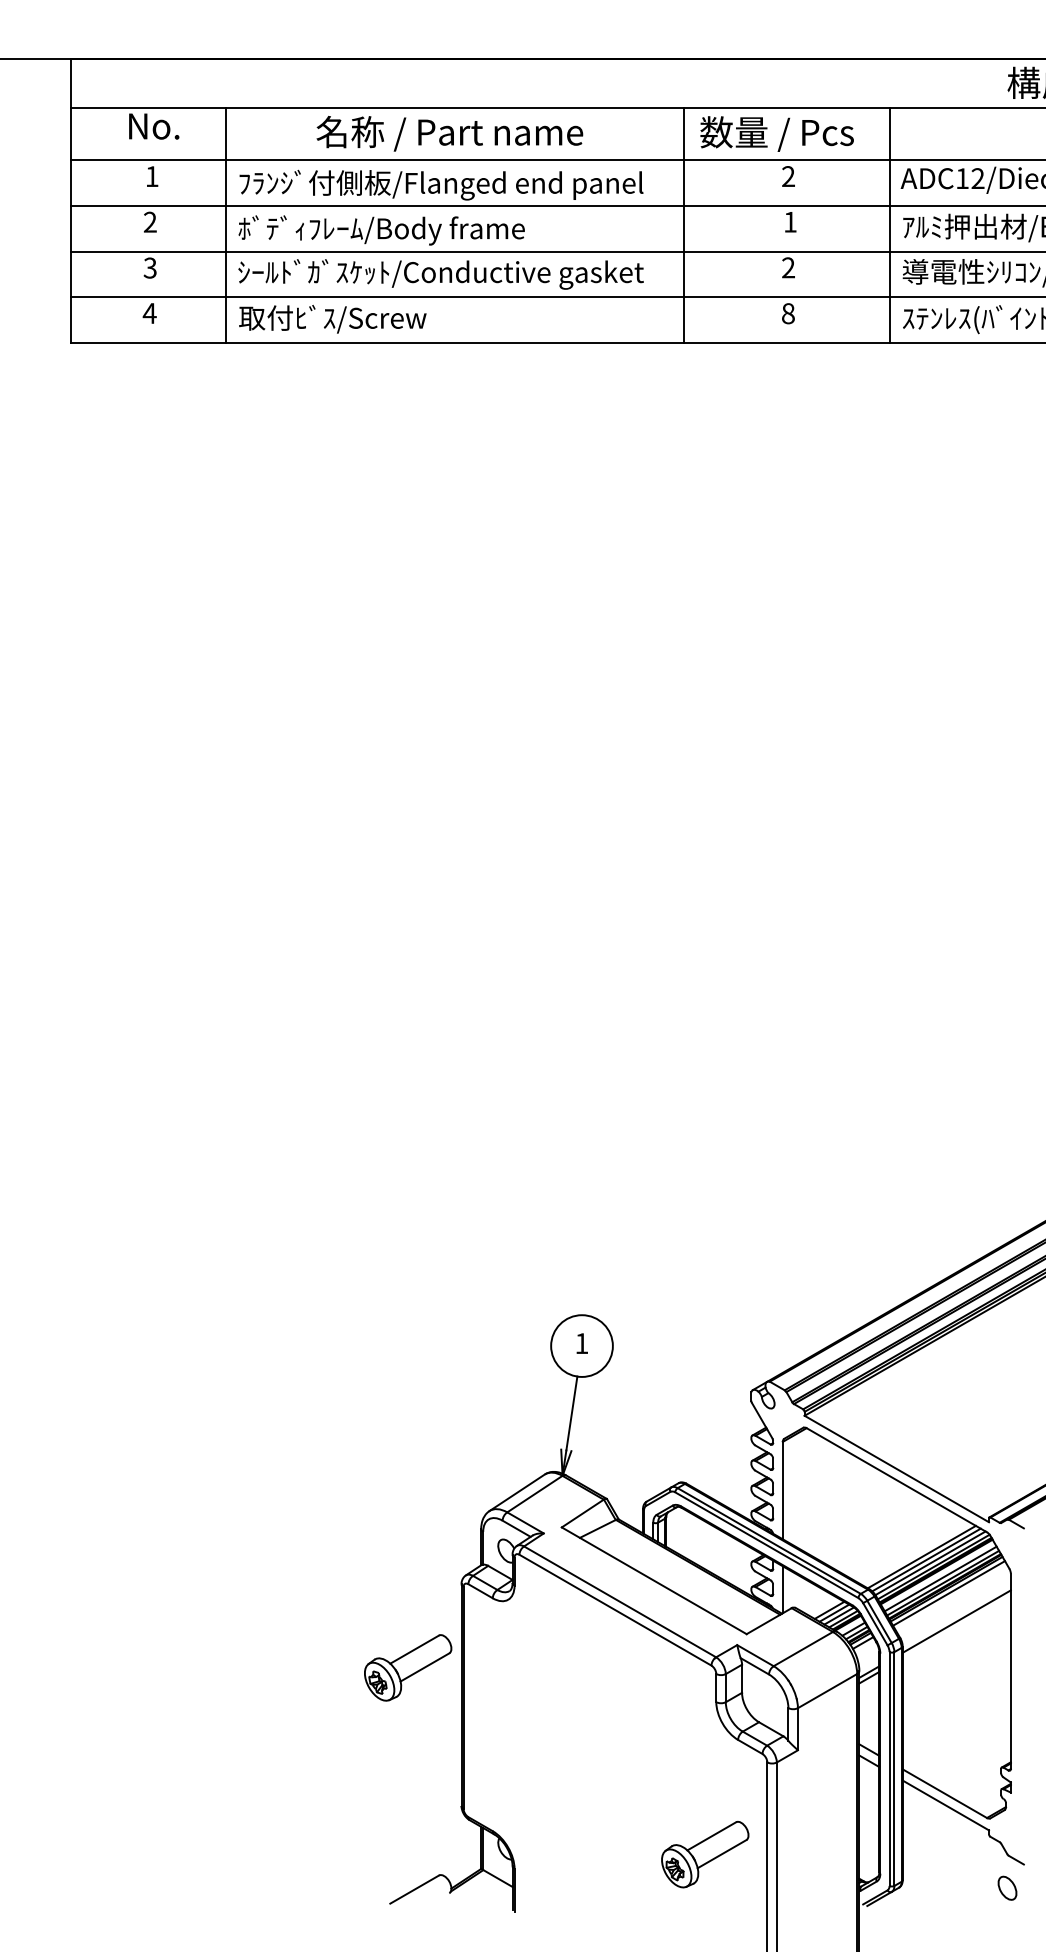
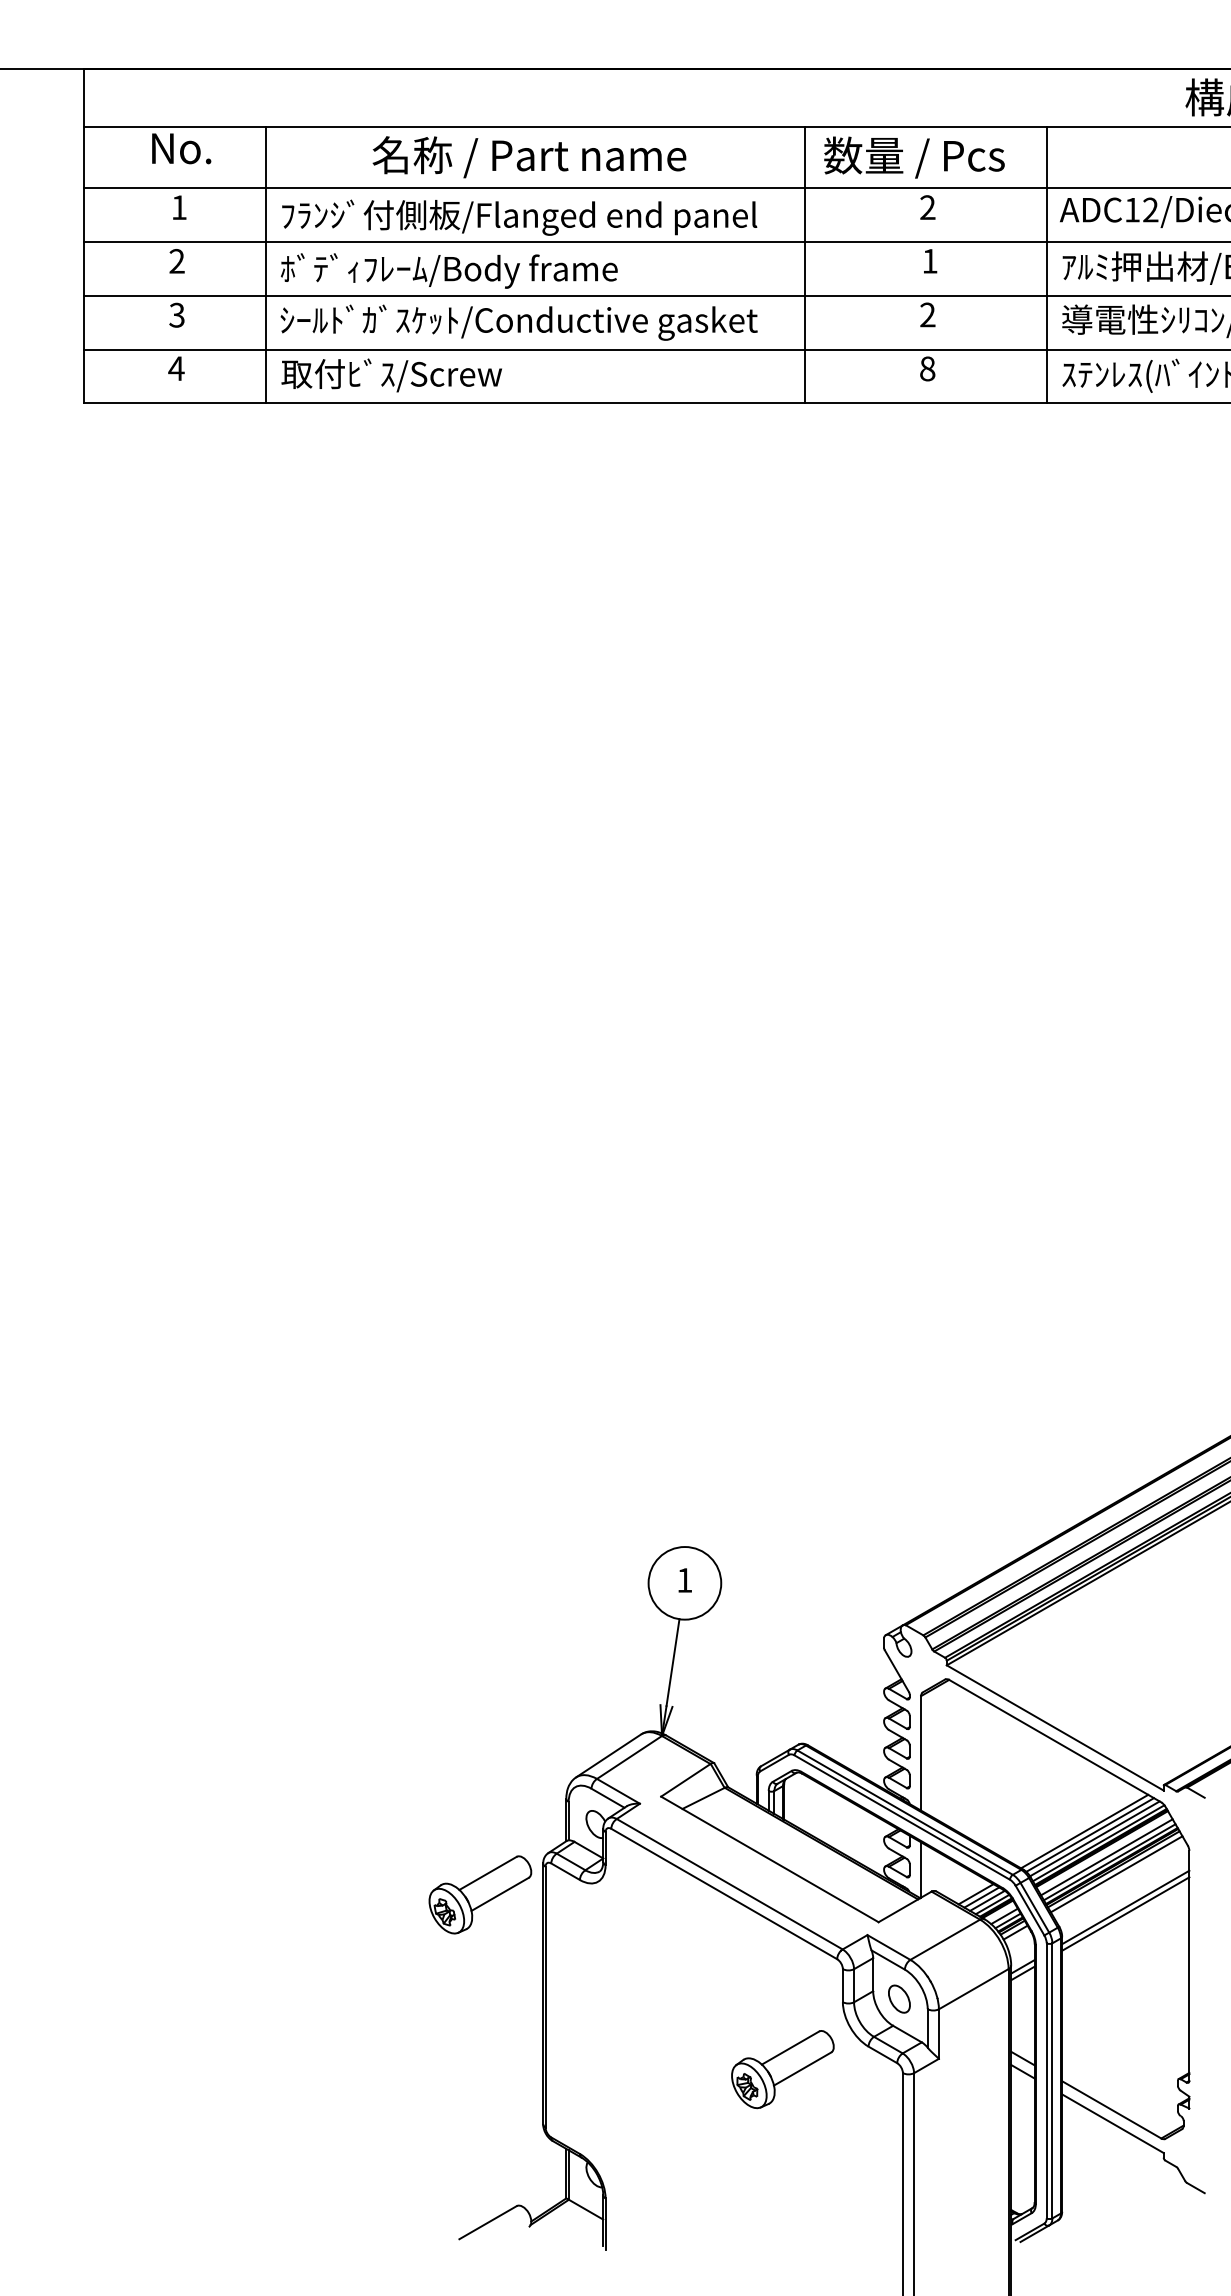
line: (956, 1626) -> (1125, 1913), added
part: (408, 1667) -> (480, 1894), moved
part: (704, 1854) -> (782, 2069), moved
part: (1007, 1887) -> (899, 1998), moved

